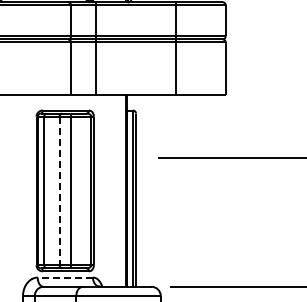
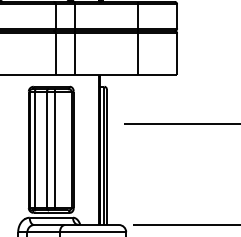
line: (59, 191) -> (46, 150), dashed -> solid
line: (65, 277) -> (51, 217), dashed -> solid

